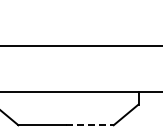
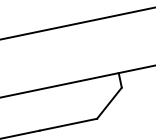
line: (89, 125) -> (68, 125), dashed -> solid

